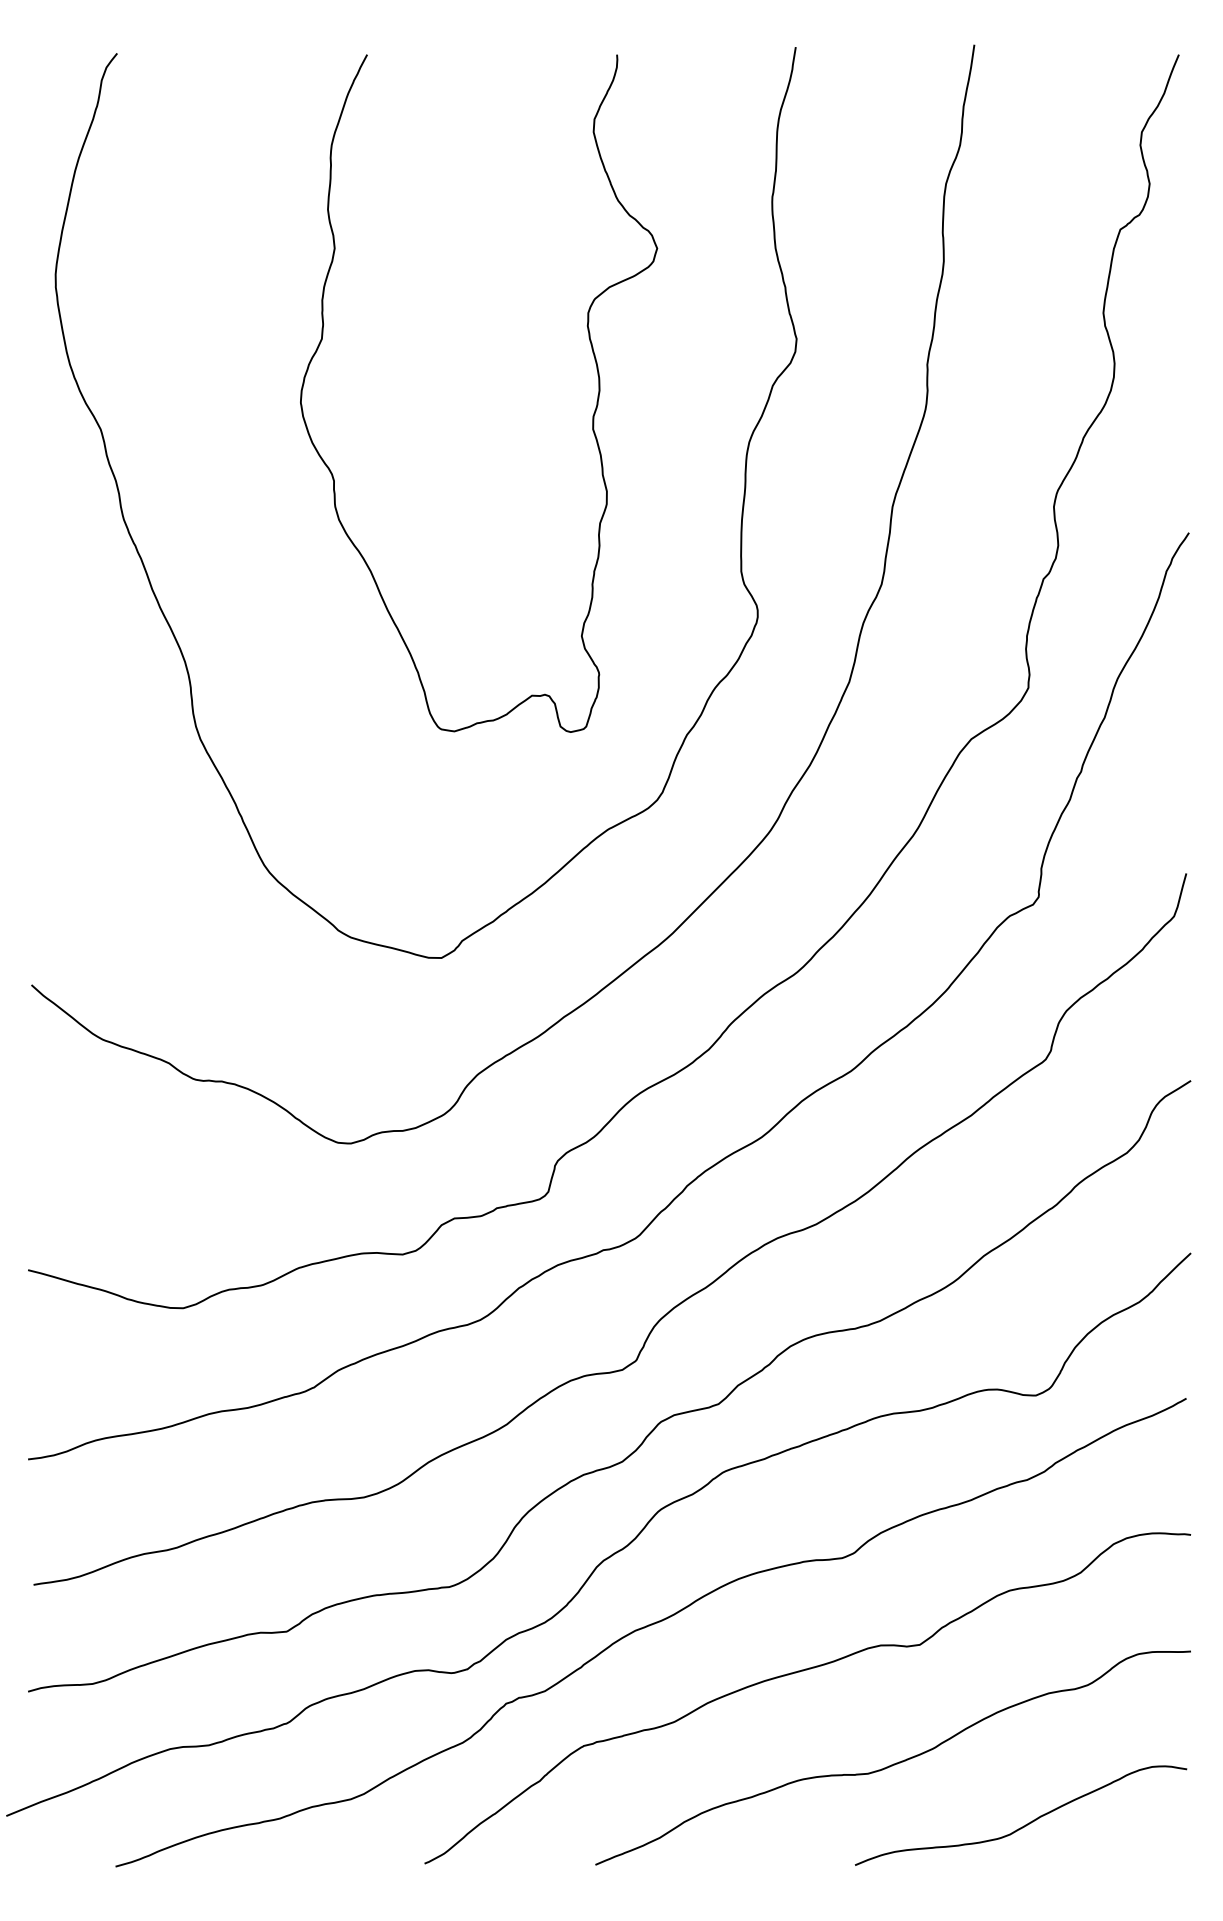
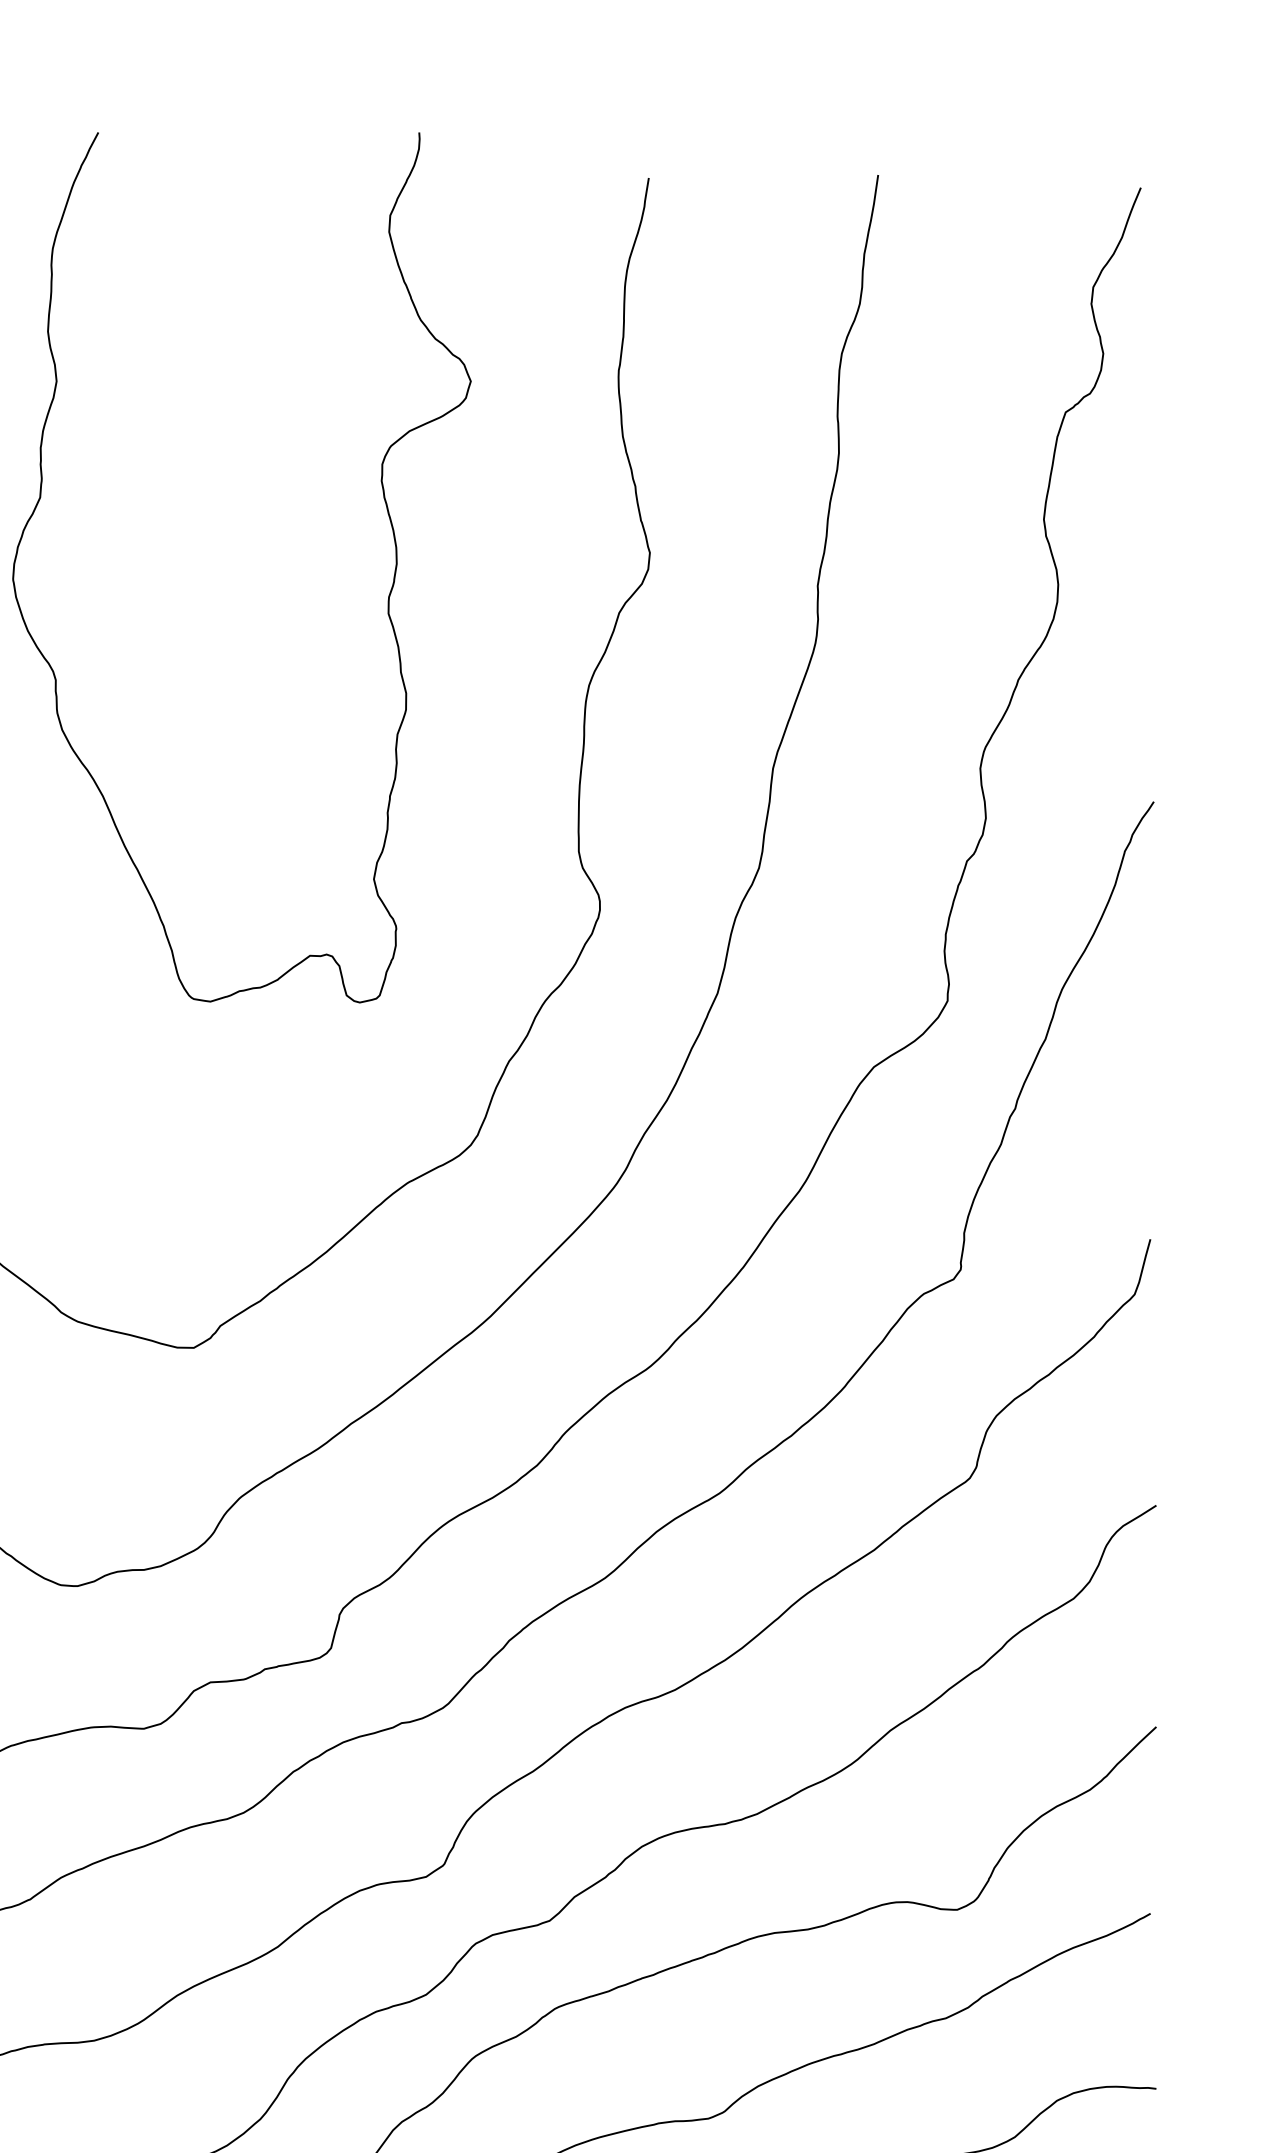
curve: (592, 415) -> (387, 595), moved

